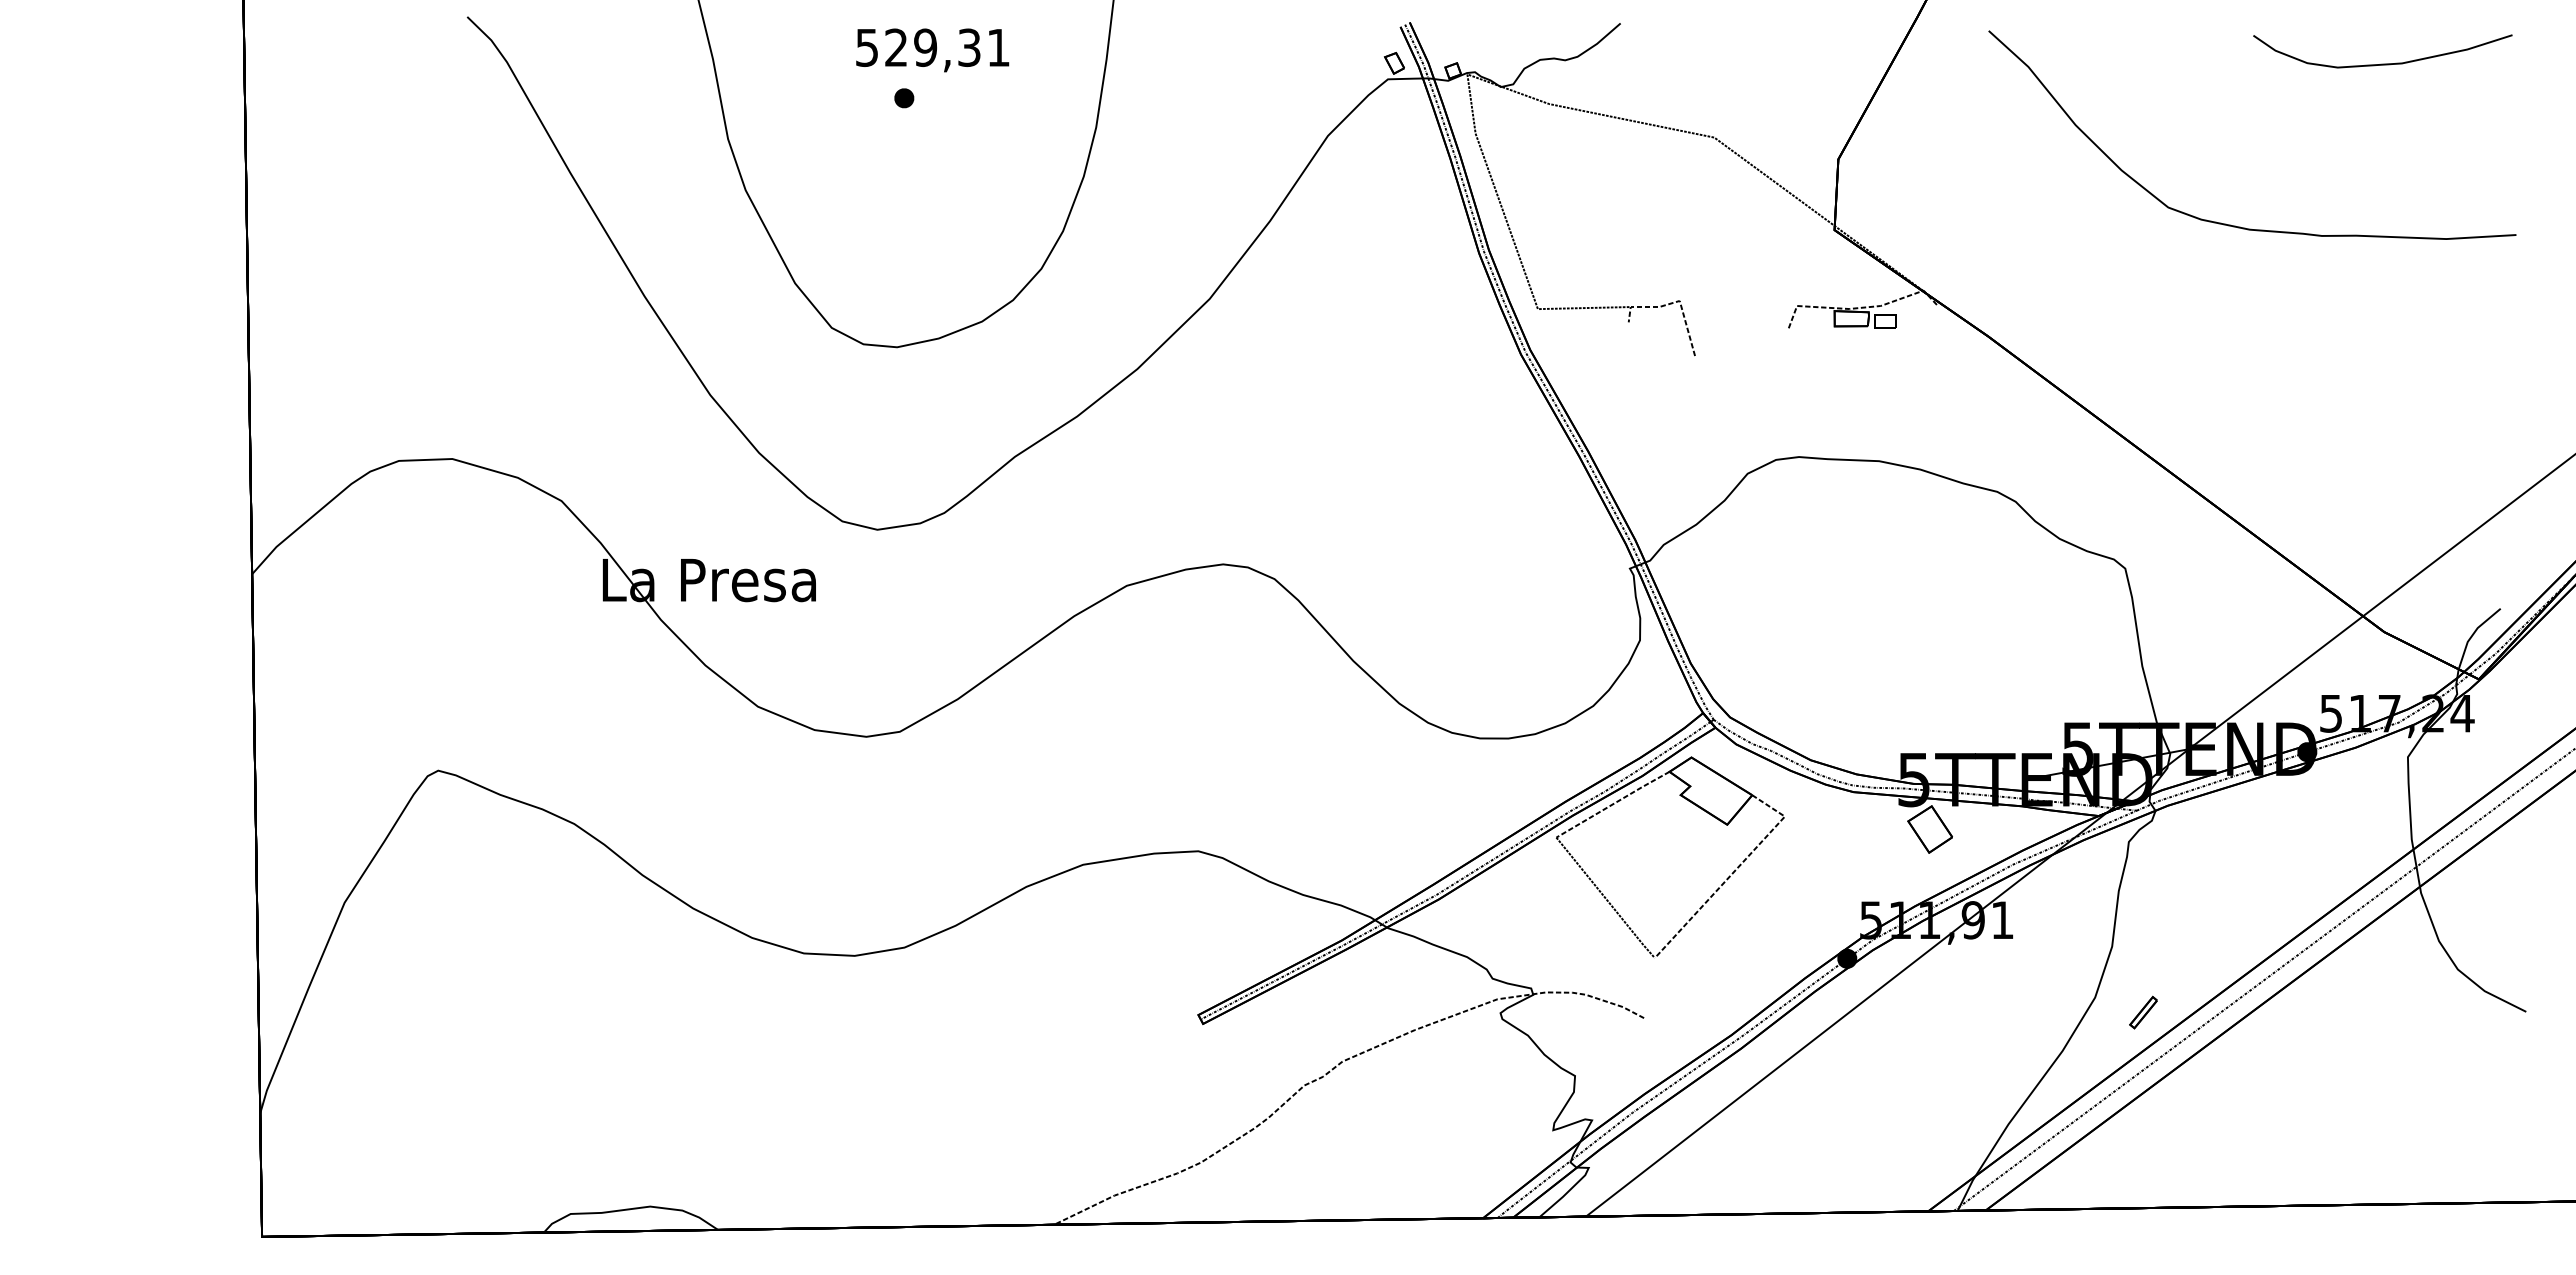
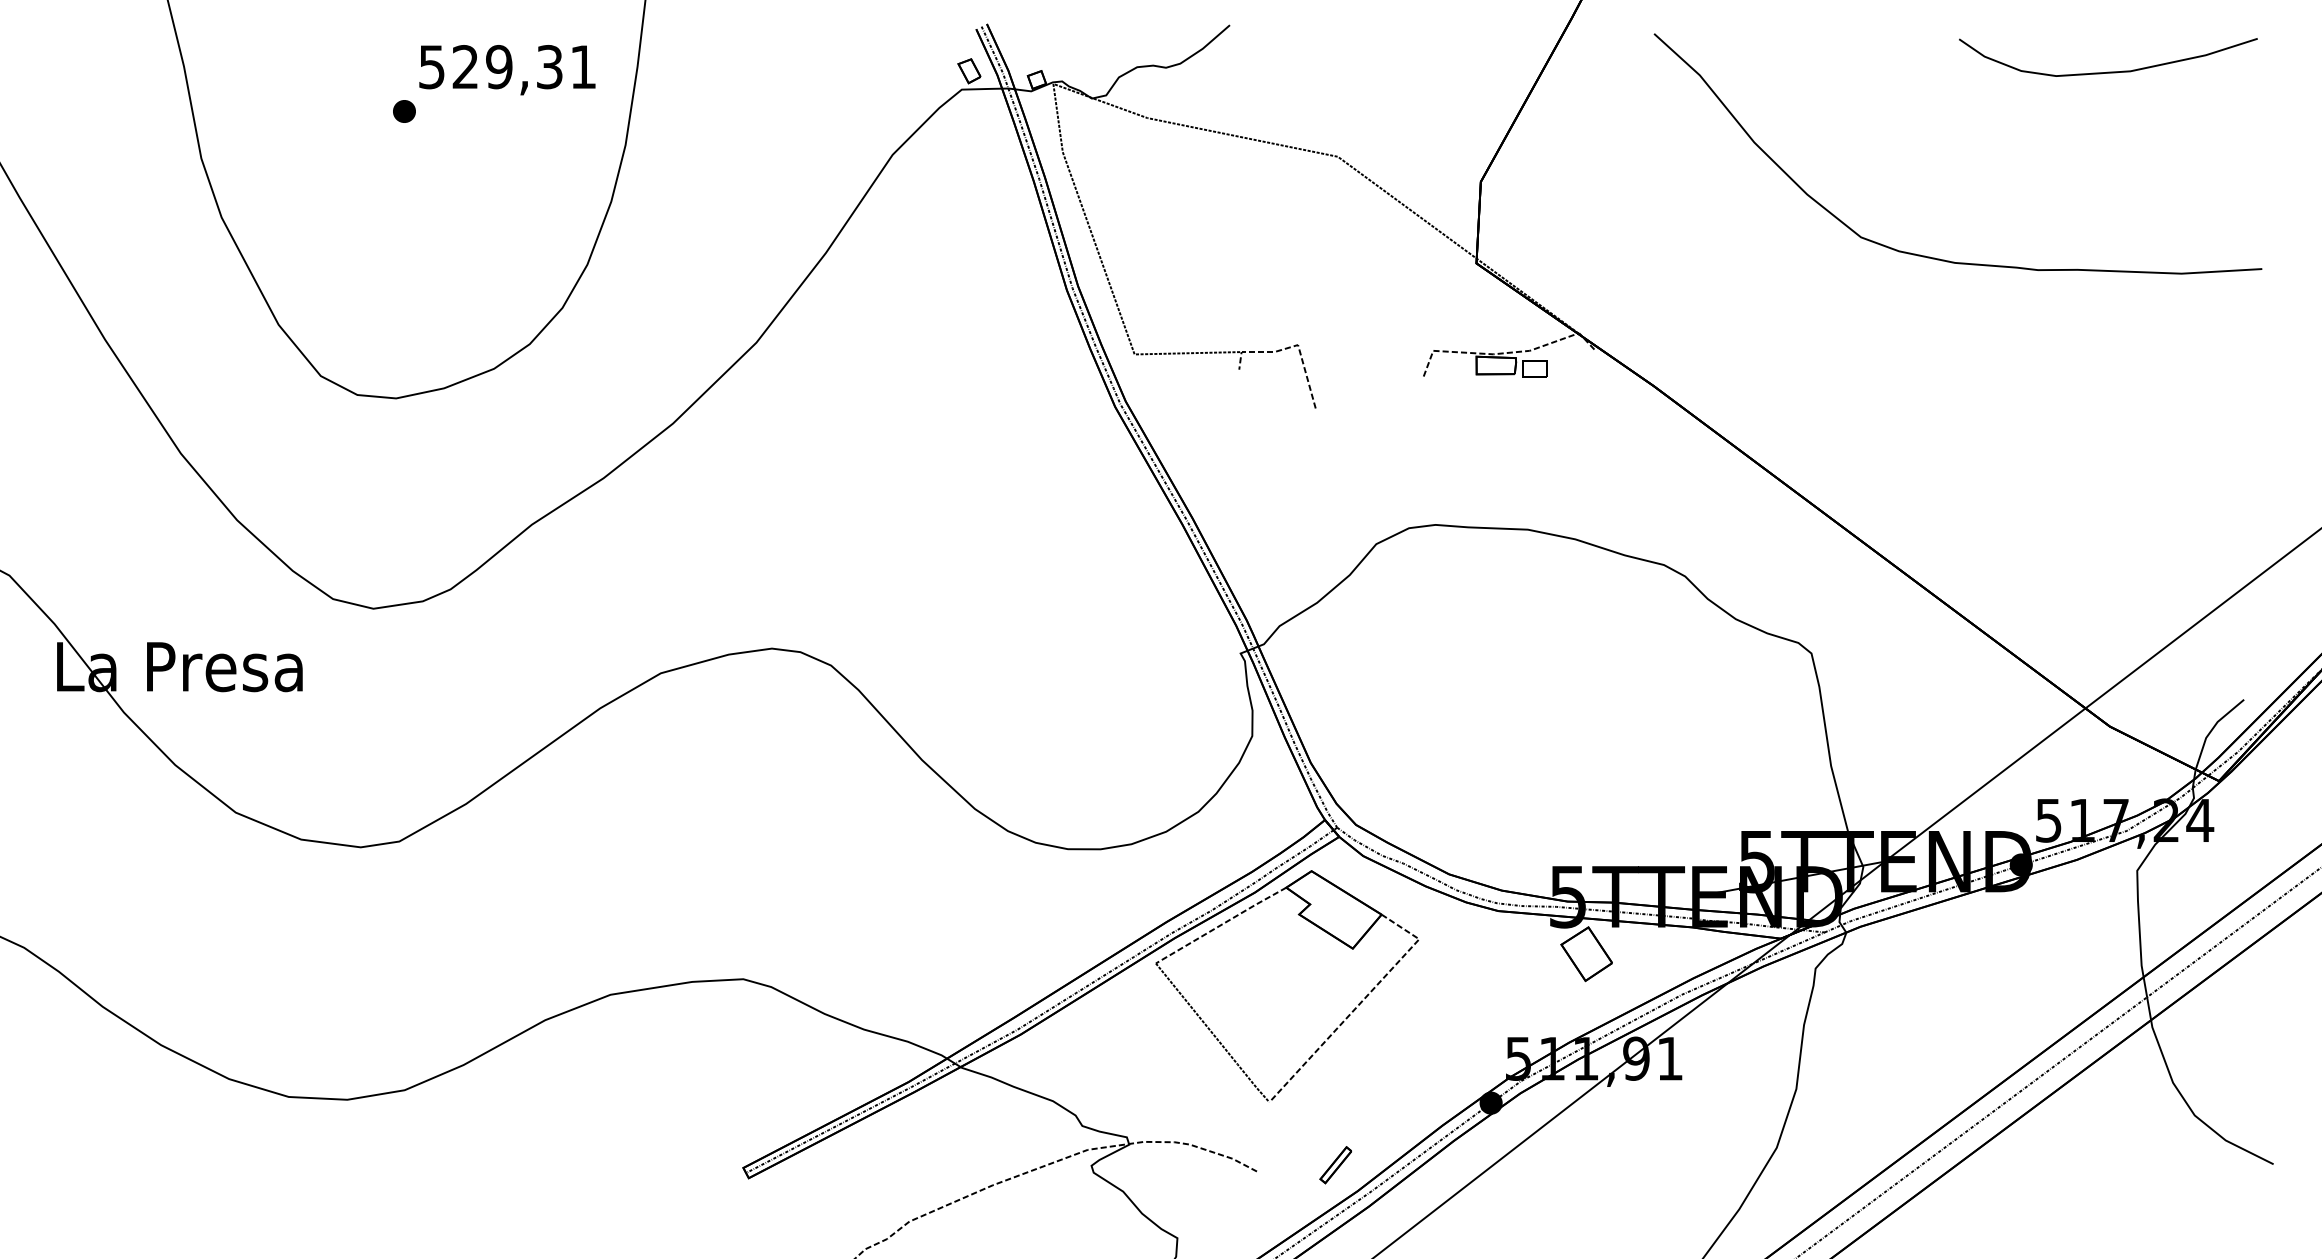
text: (932, 50) -> (507, 70), moved
part: (2143, 1012) -> (1335, 1165), moved

